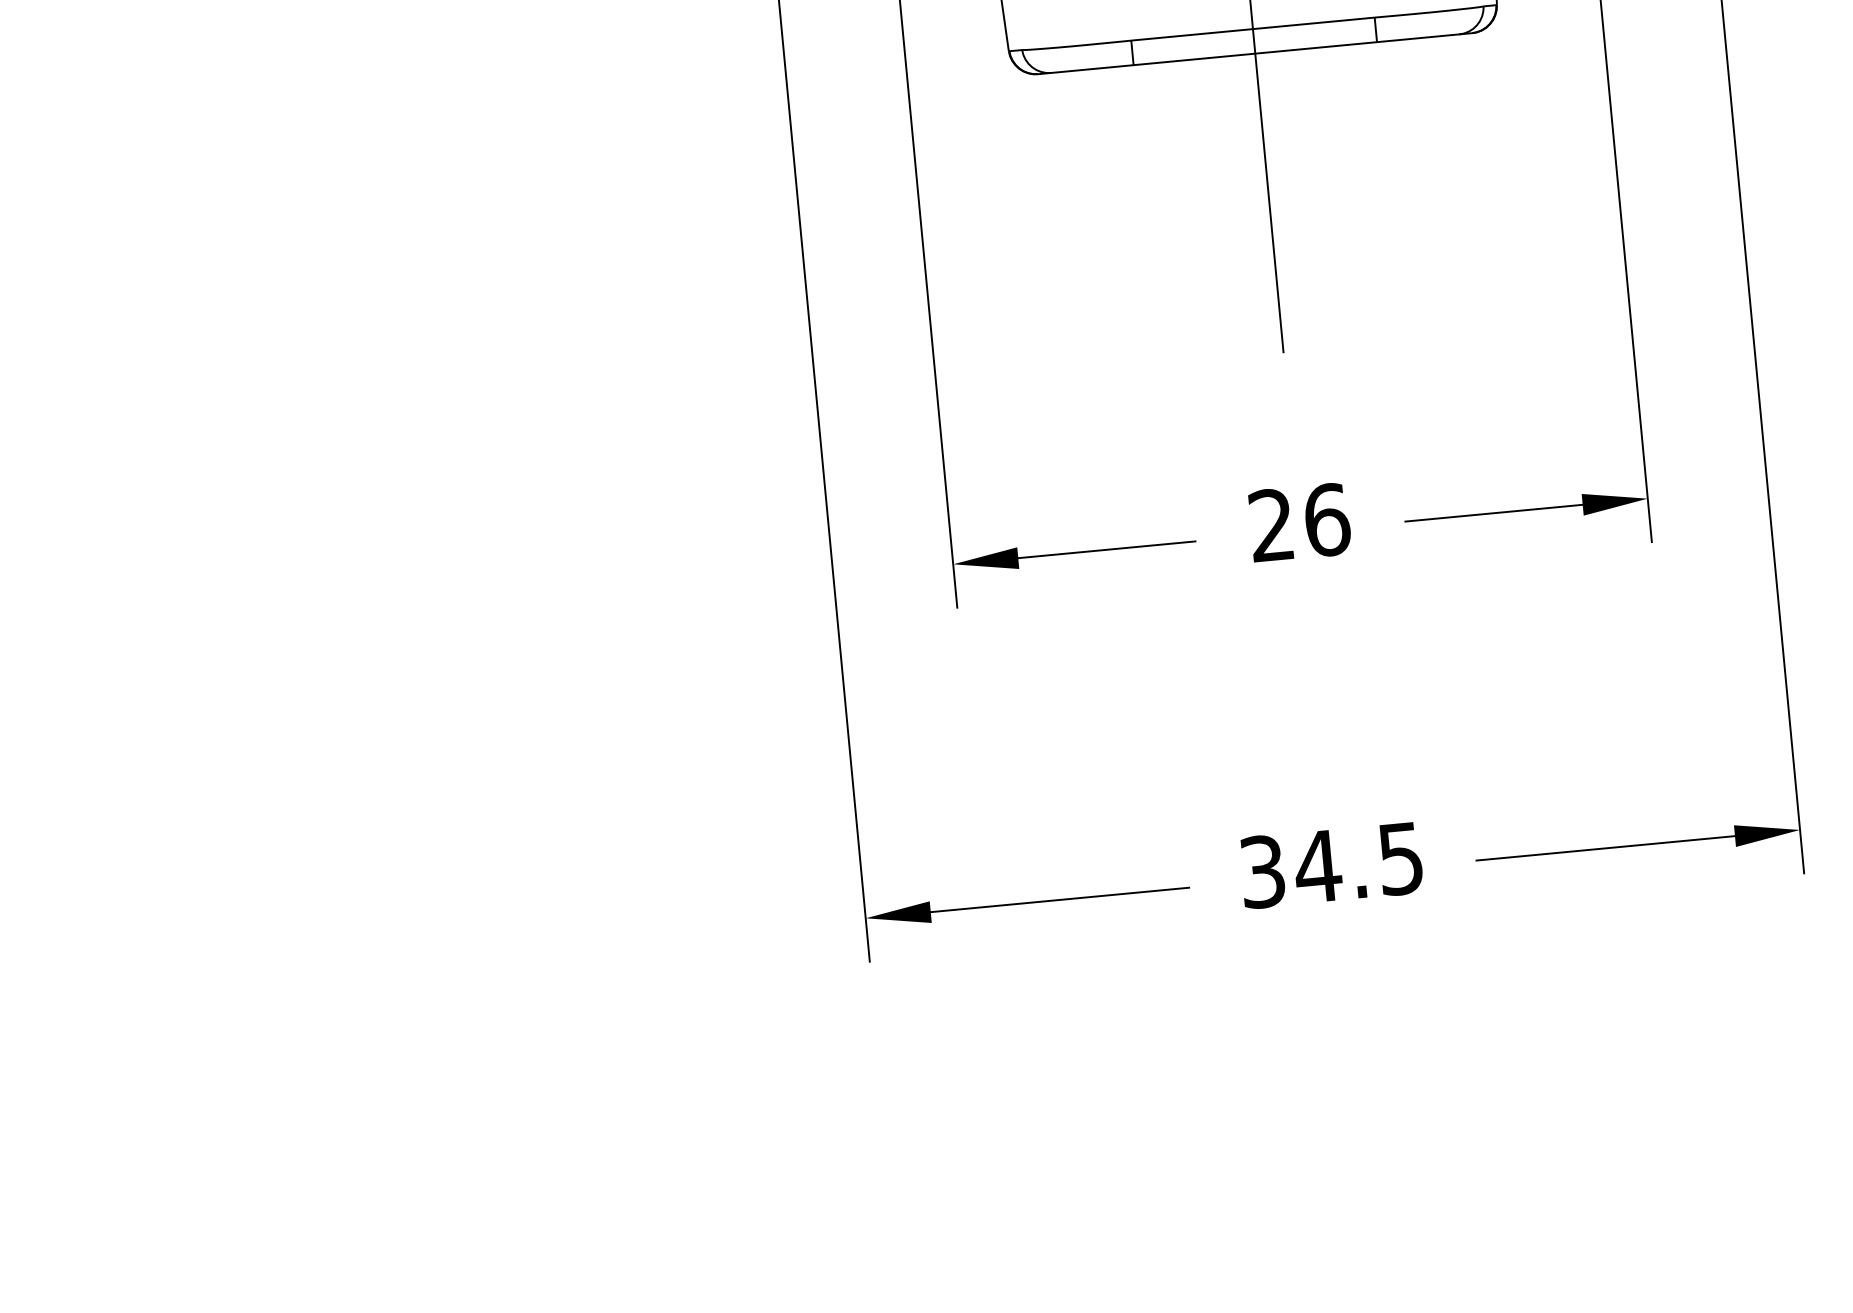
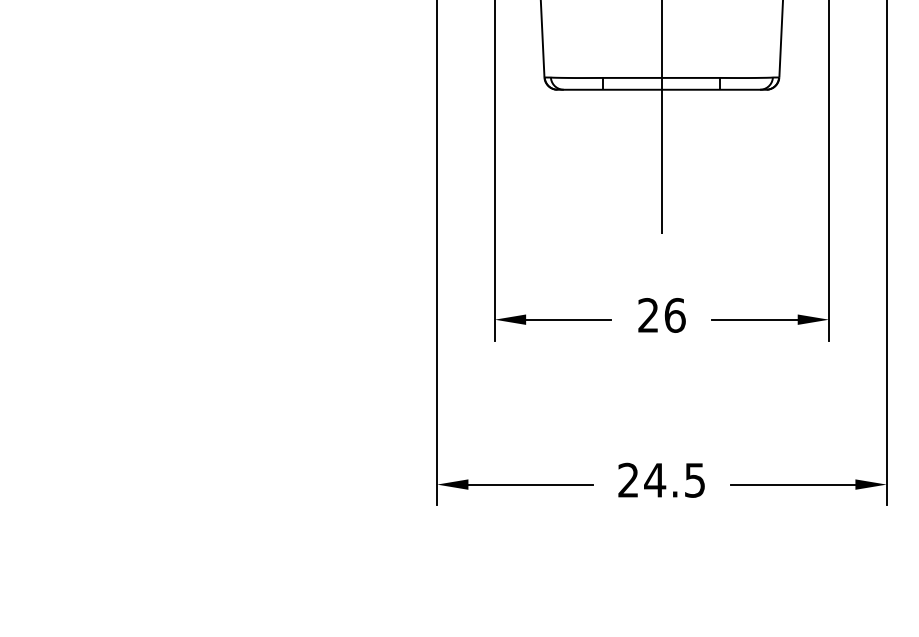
text: (1262, 872) -> (628, 480), 34.5 -> 24.5

